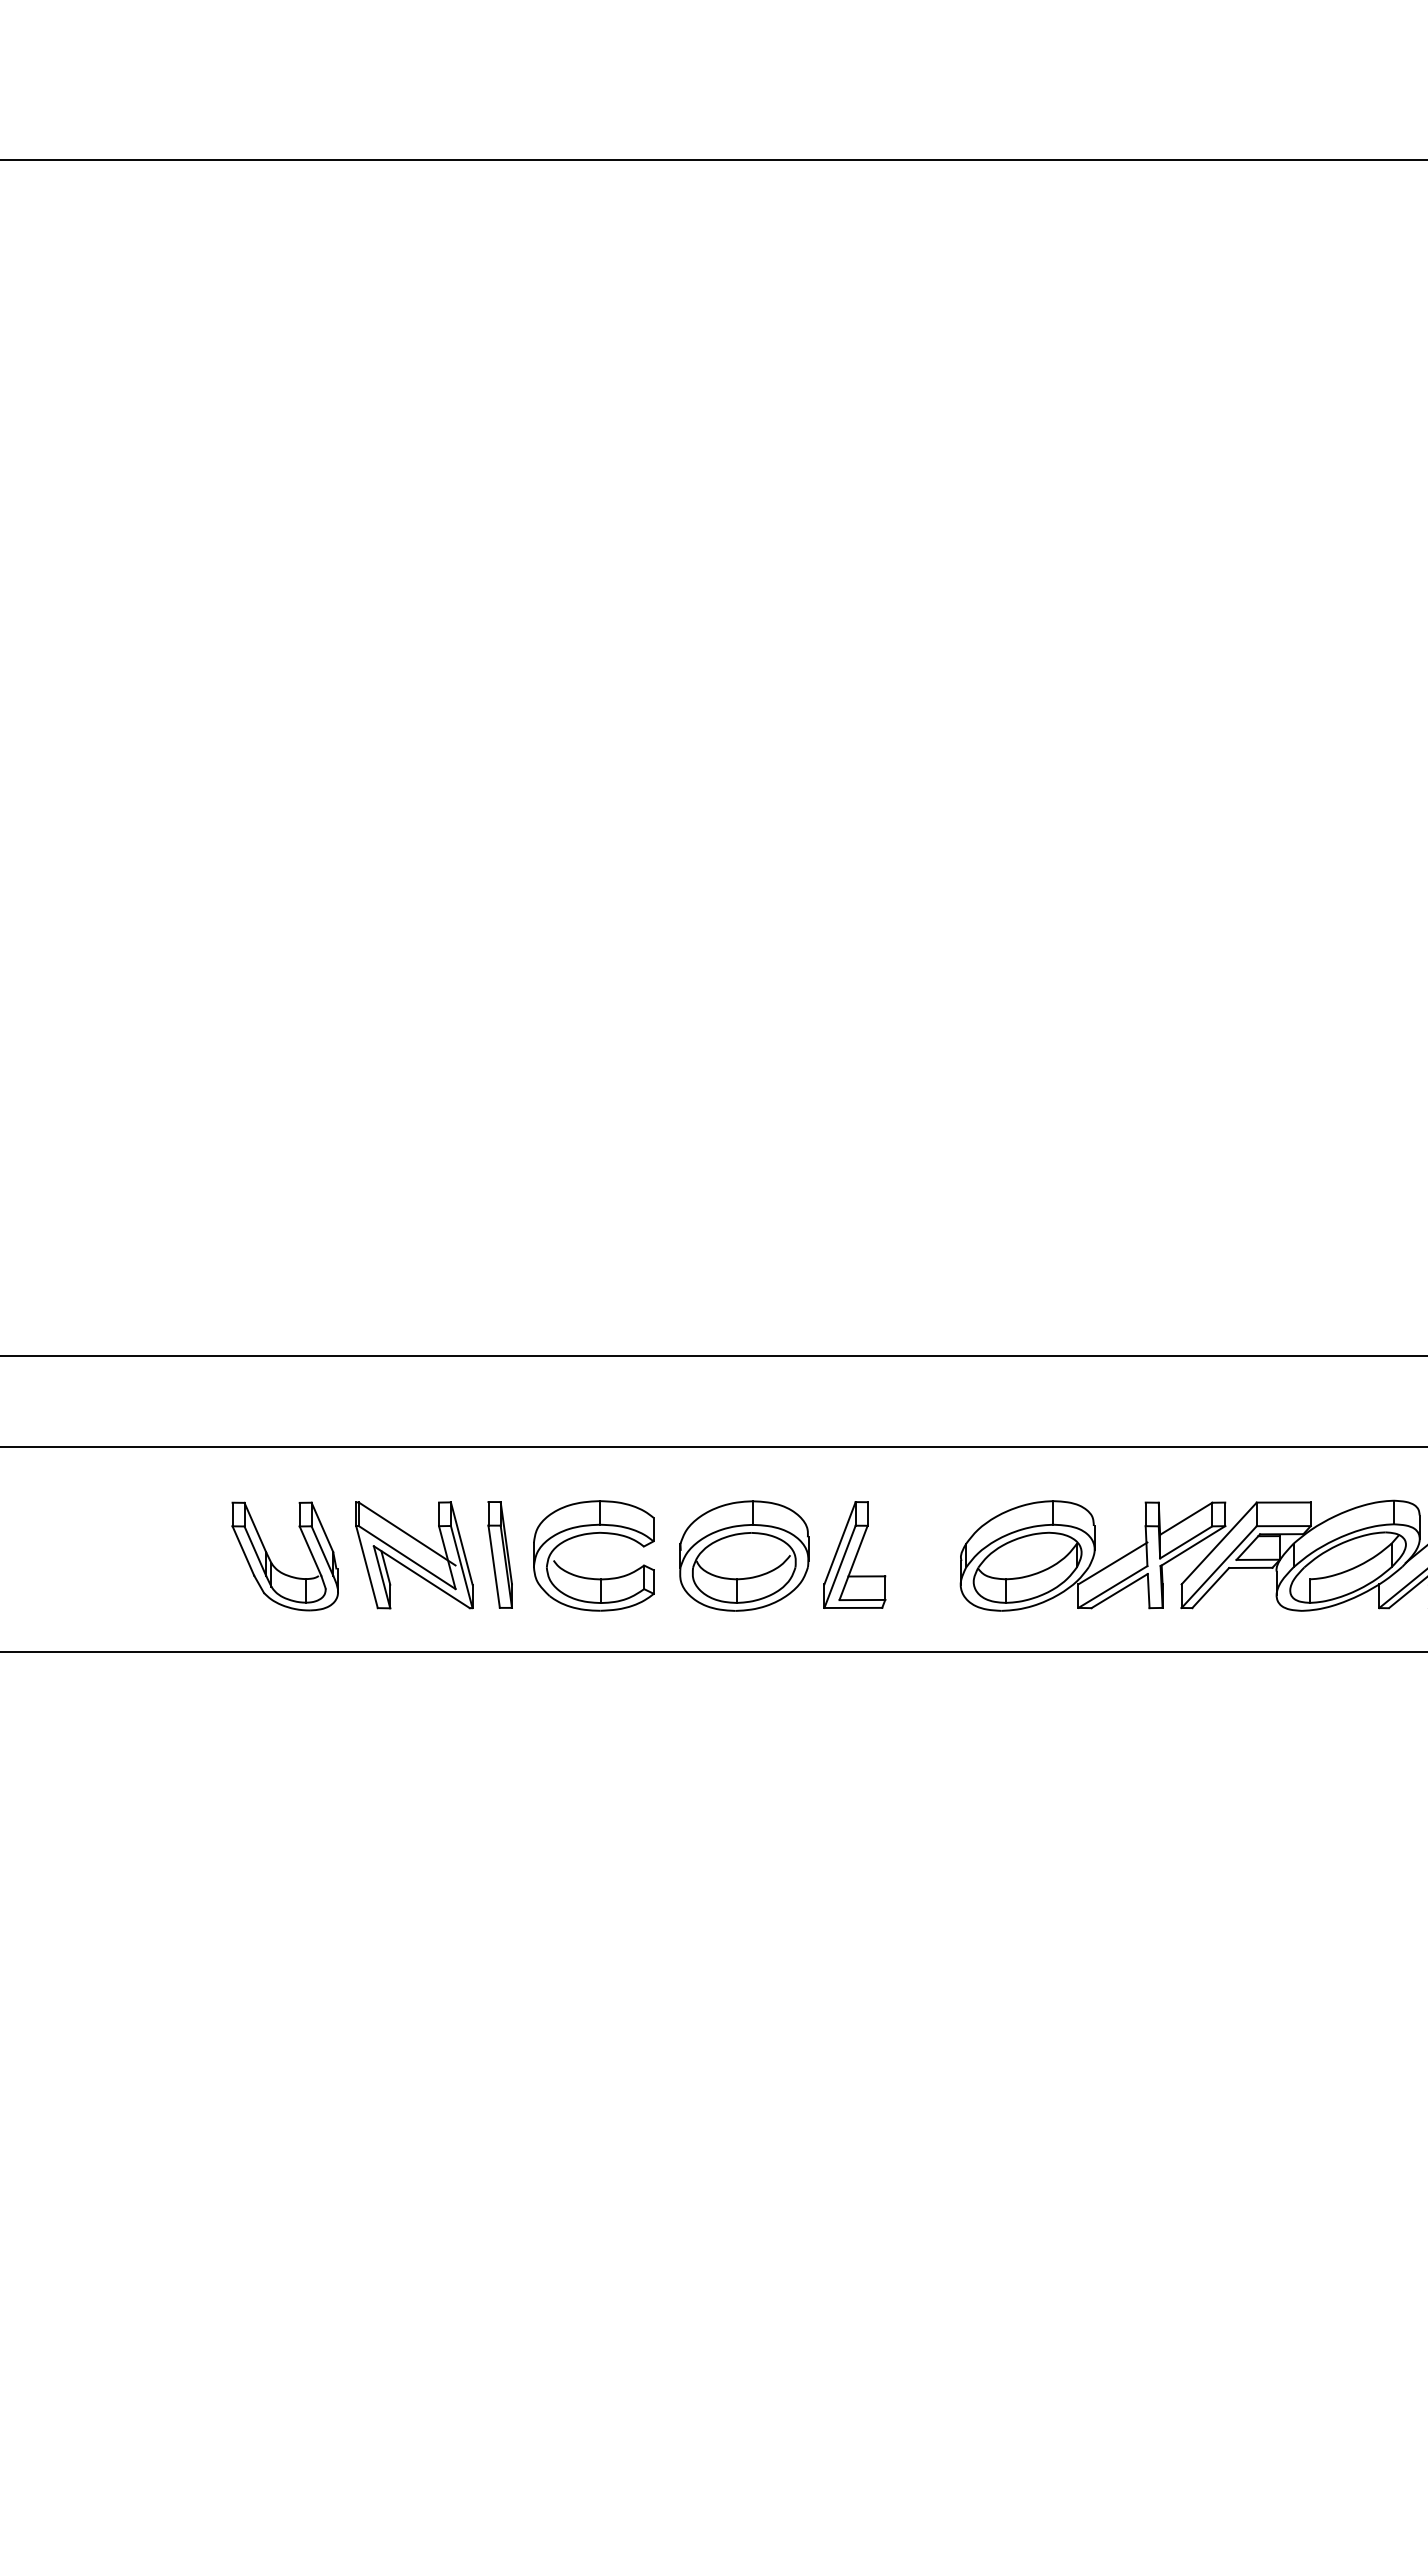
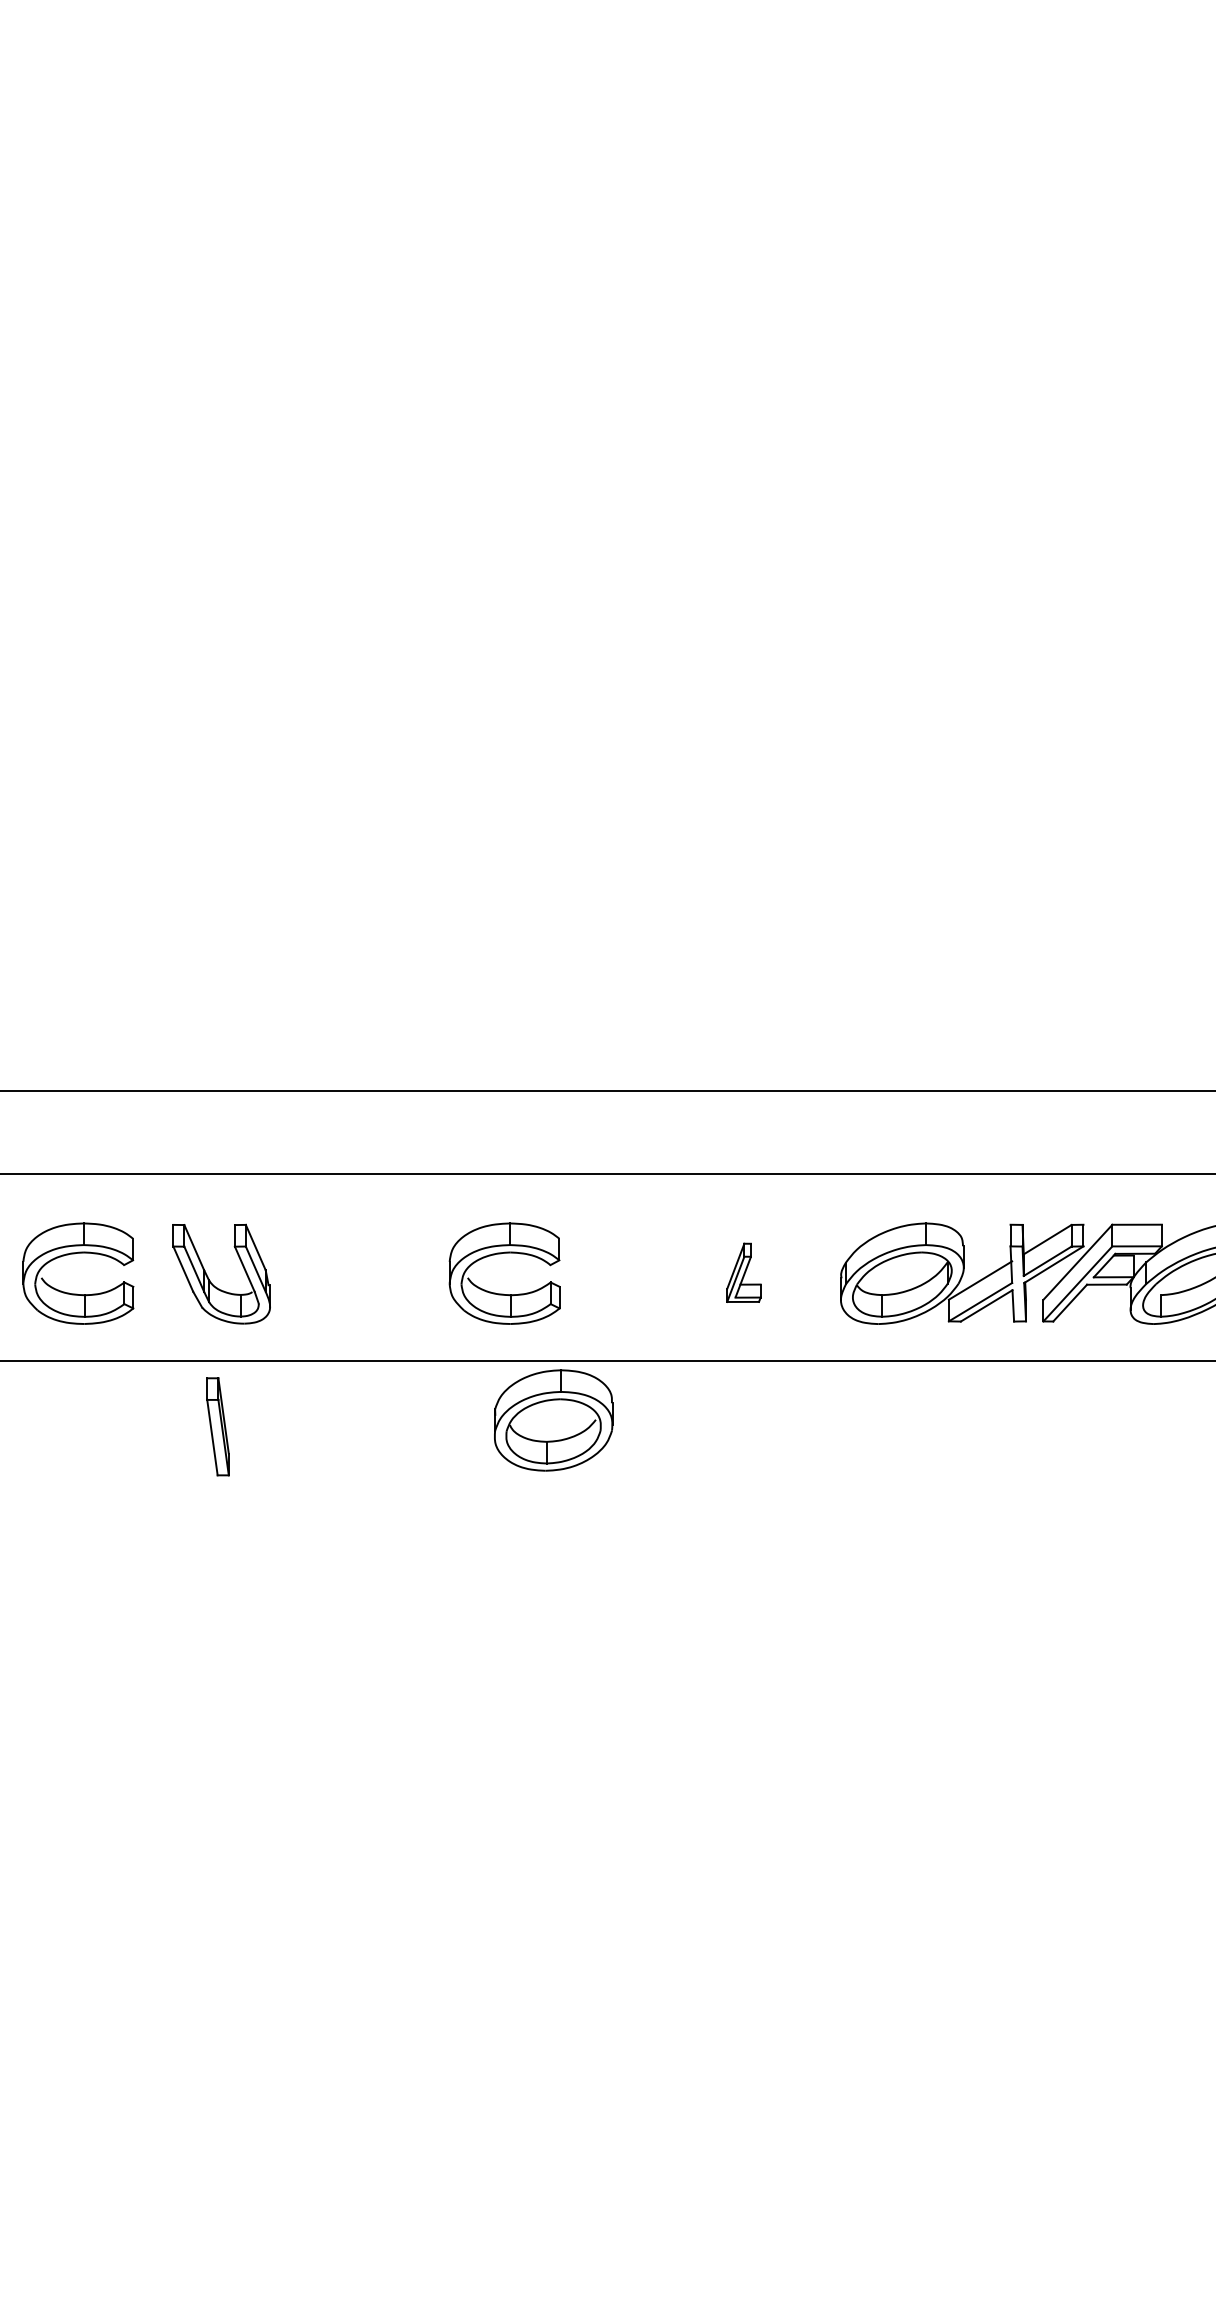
part: (128, 1534) -> (77, 1254), added
part: (499, 1554) -> (217, 1426), moved
part: (854, 1554) -> (743, 1272), size x0.6
part: (414, 1555) -> (340, 1273), removed
part: (744, 1555) -> (553, 1419), moved

